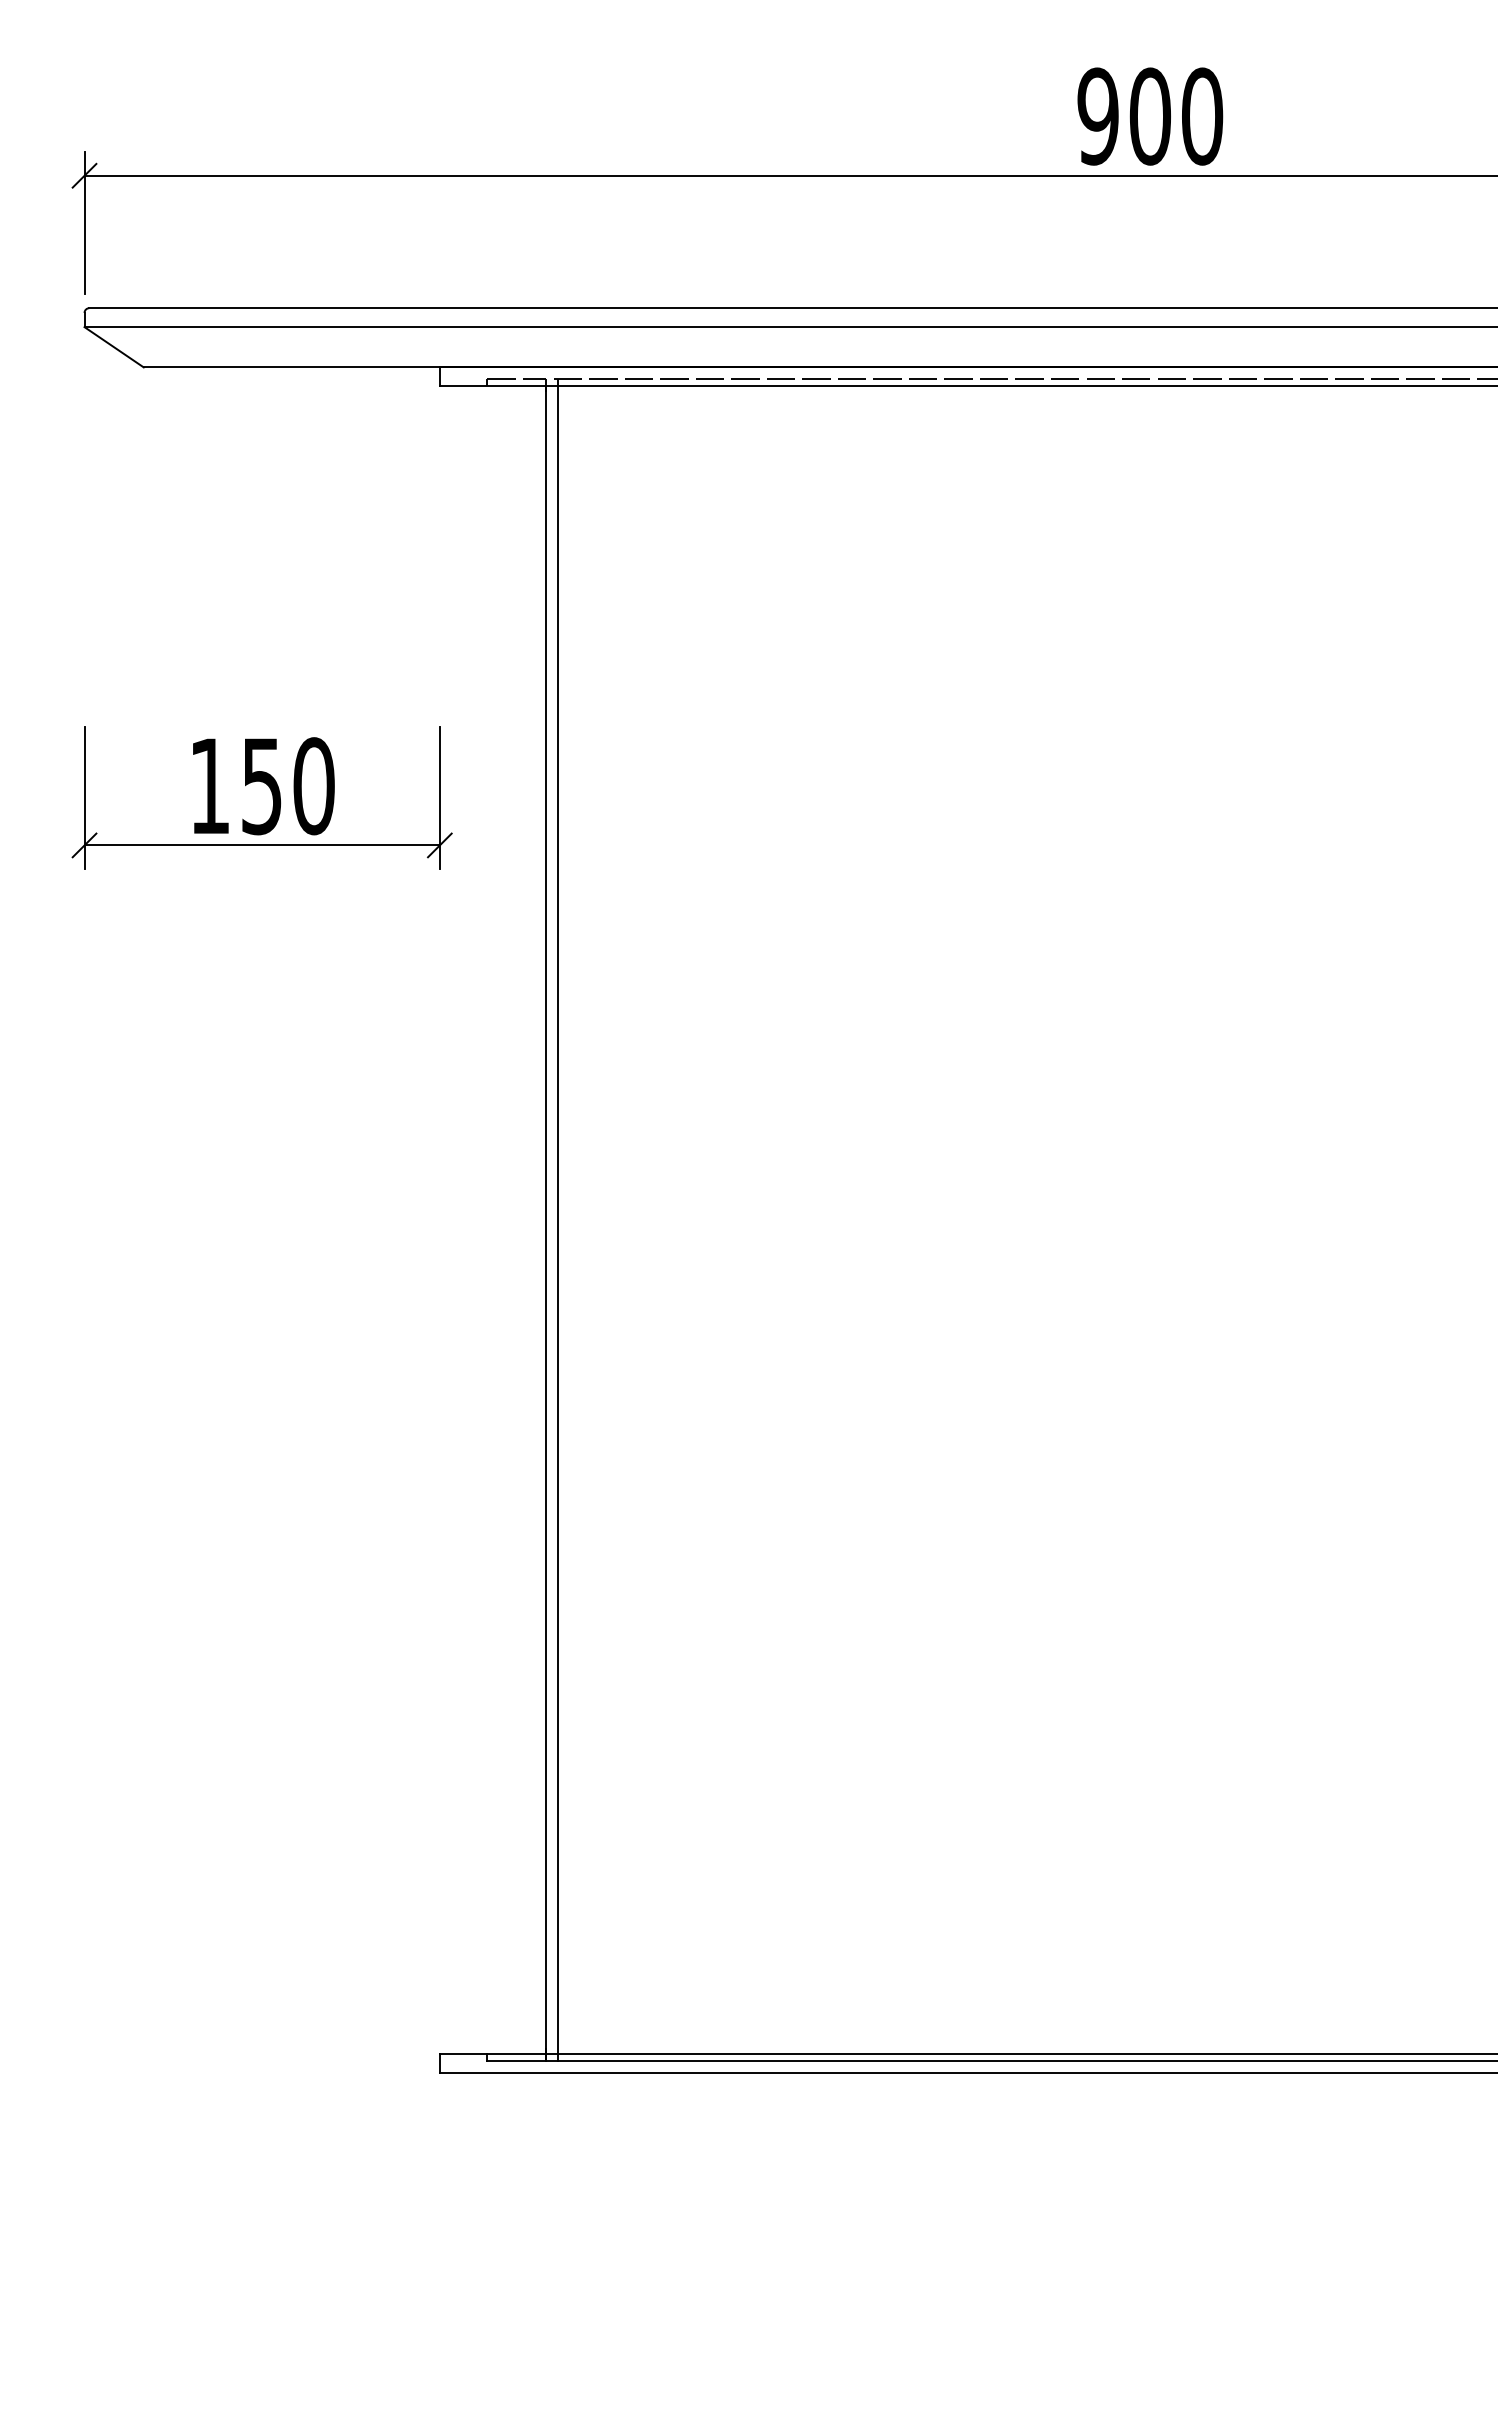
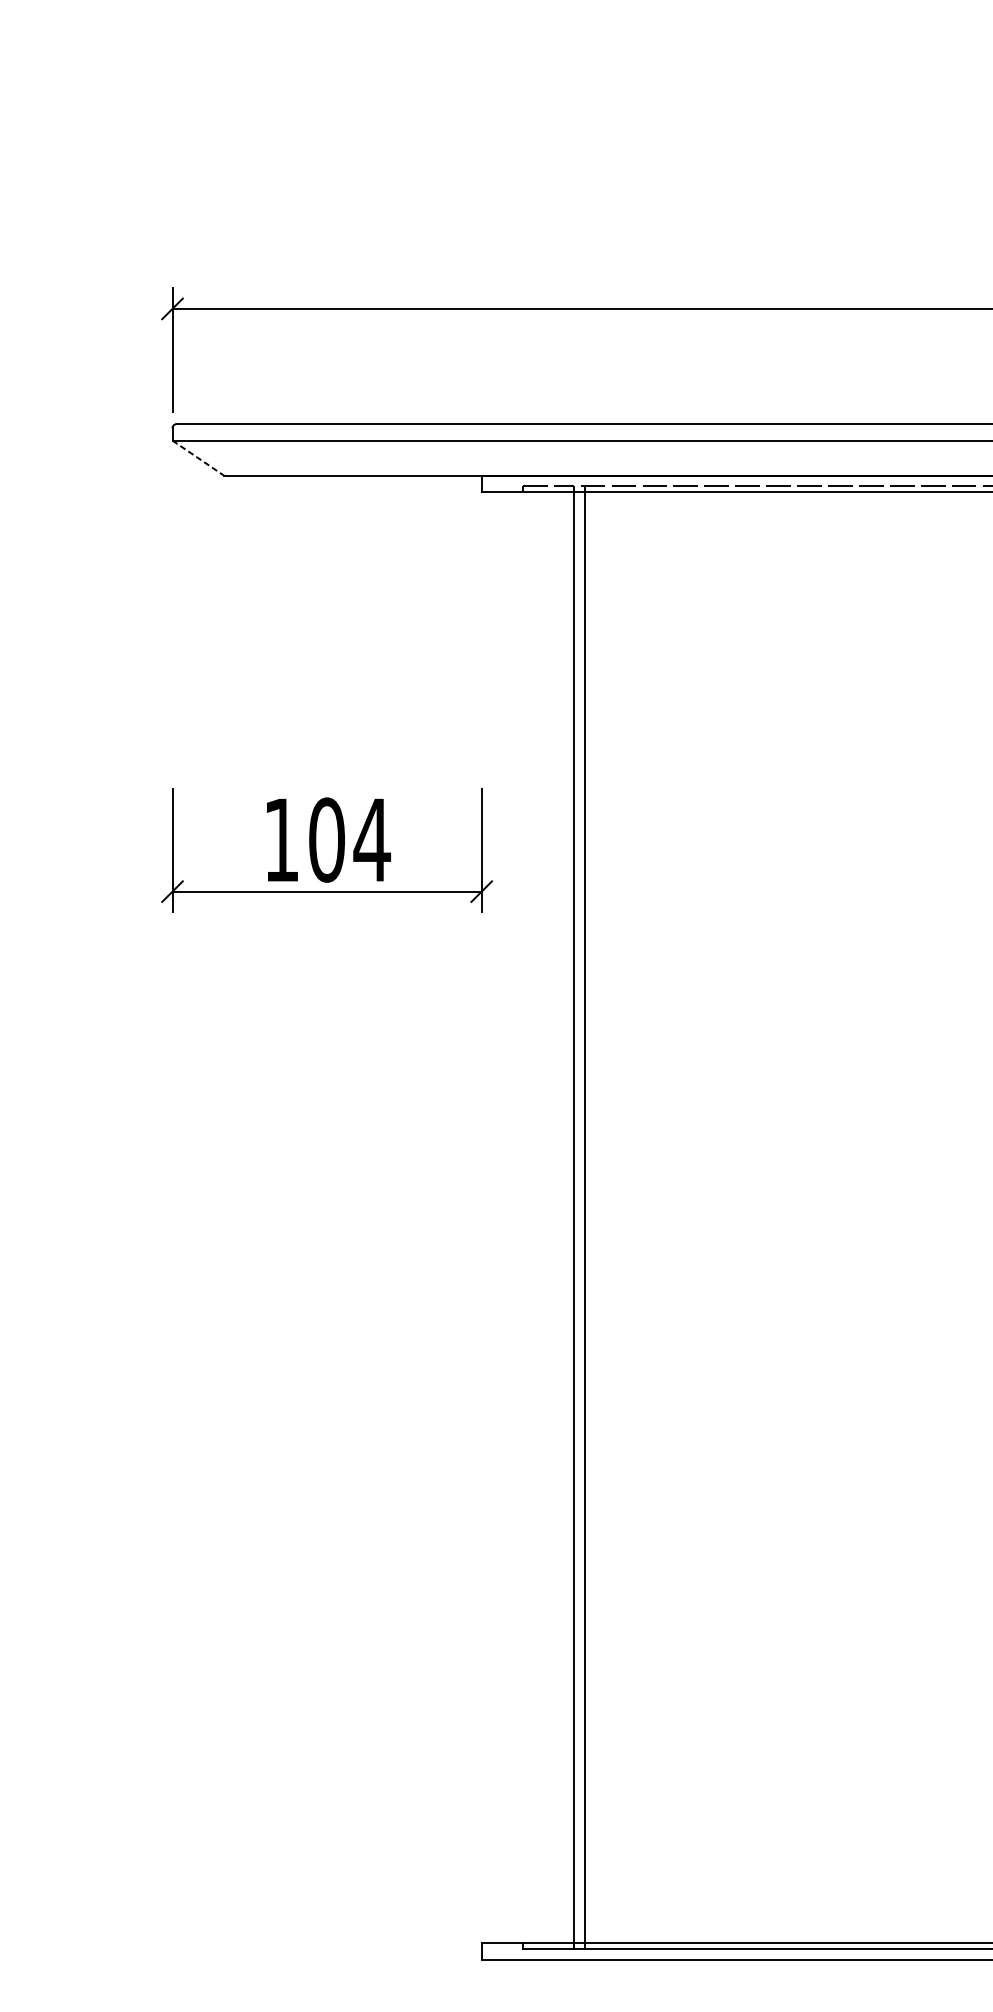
line: (114, 347) -> (198, 458), solid -> dashed
text: (288, 786) -> (350, 840), 150 -> 104

